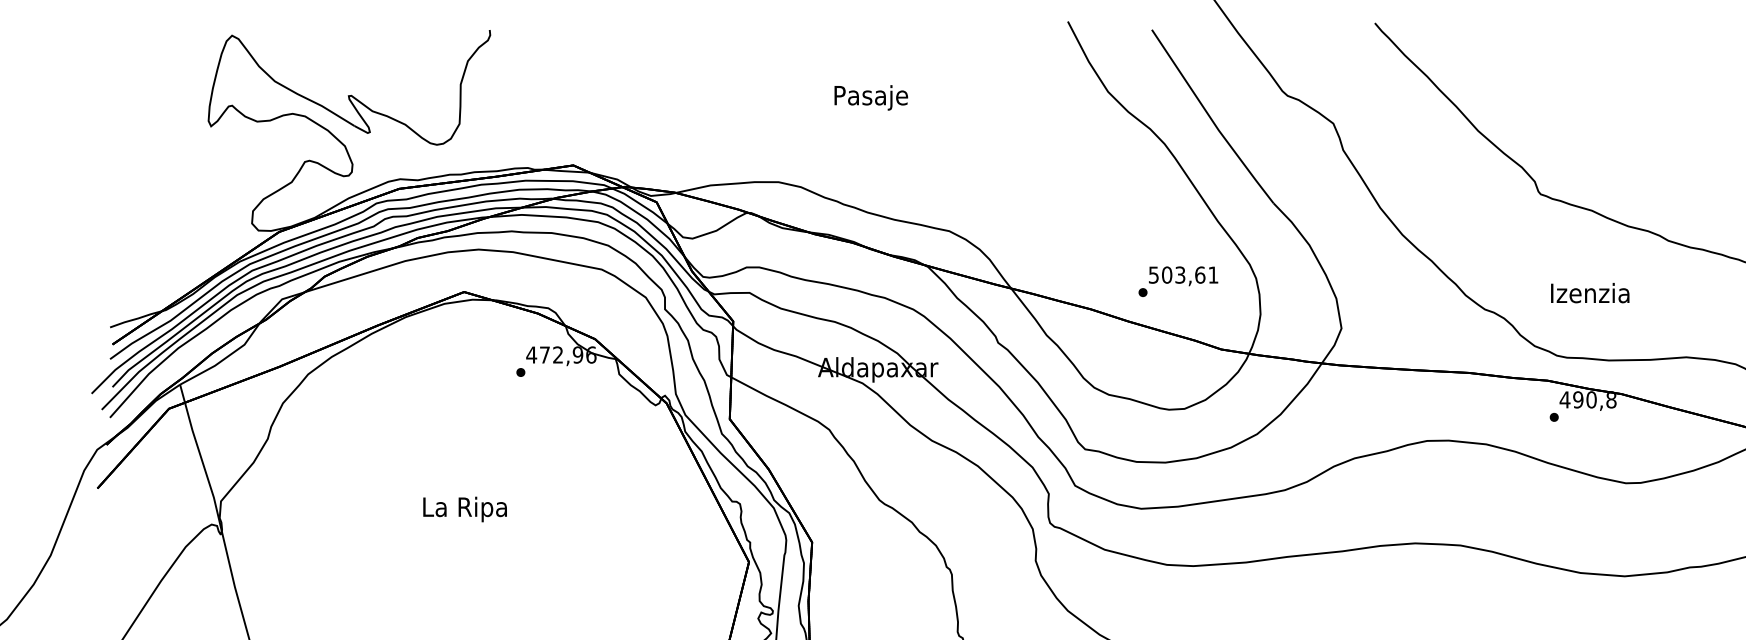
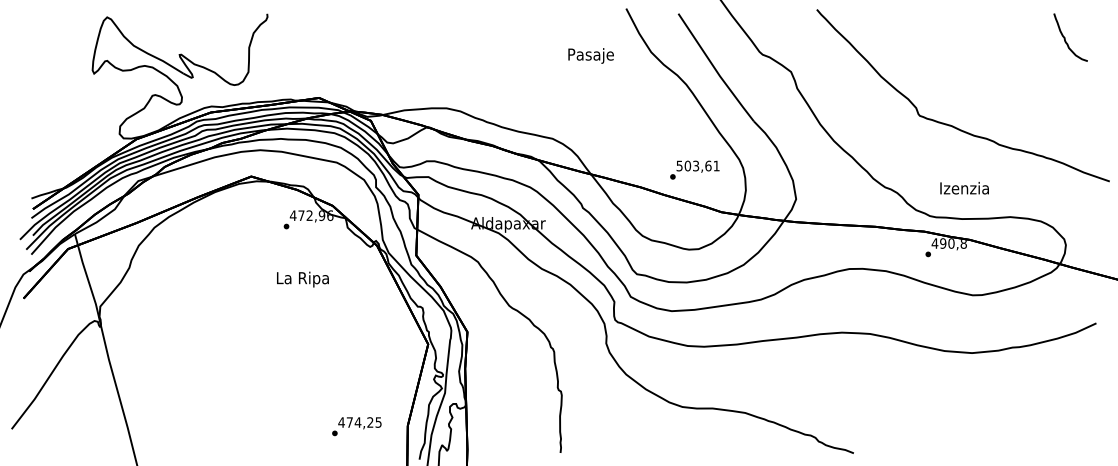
text: (870, 97) -> (590, 55), moved
text: (1590, 293) -> (964, 188), moved
text: (464, 509) -> (302, 279), moved

